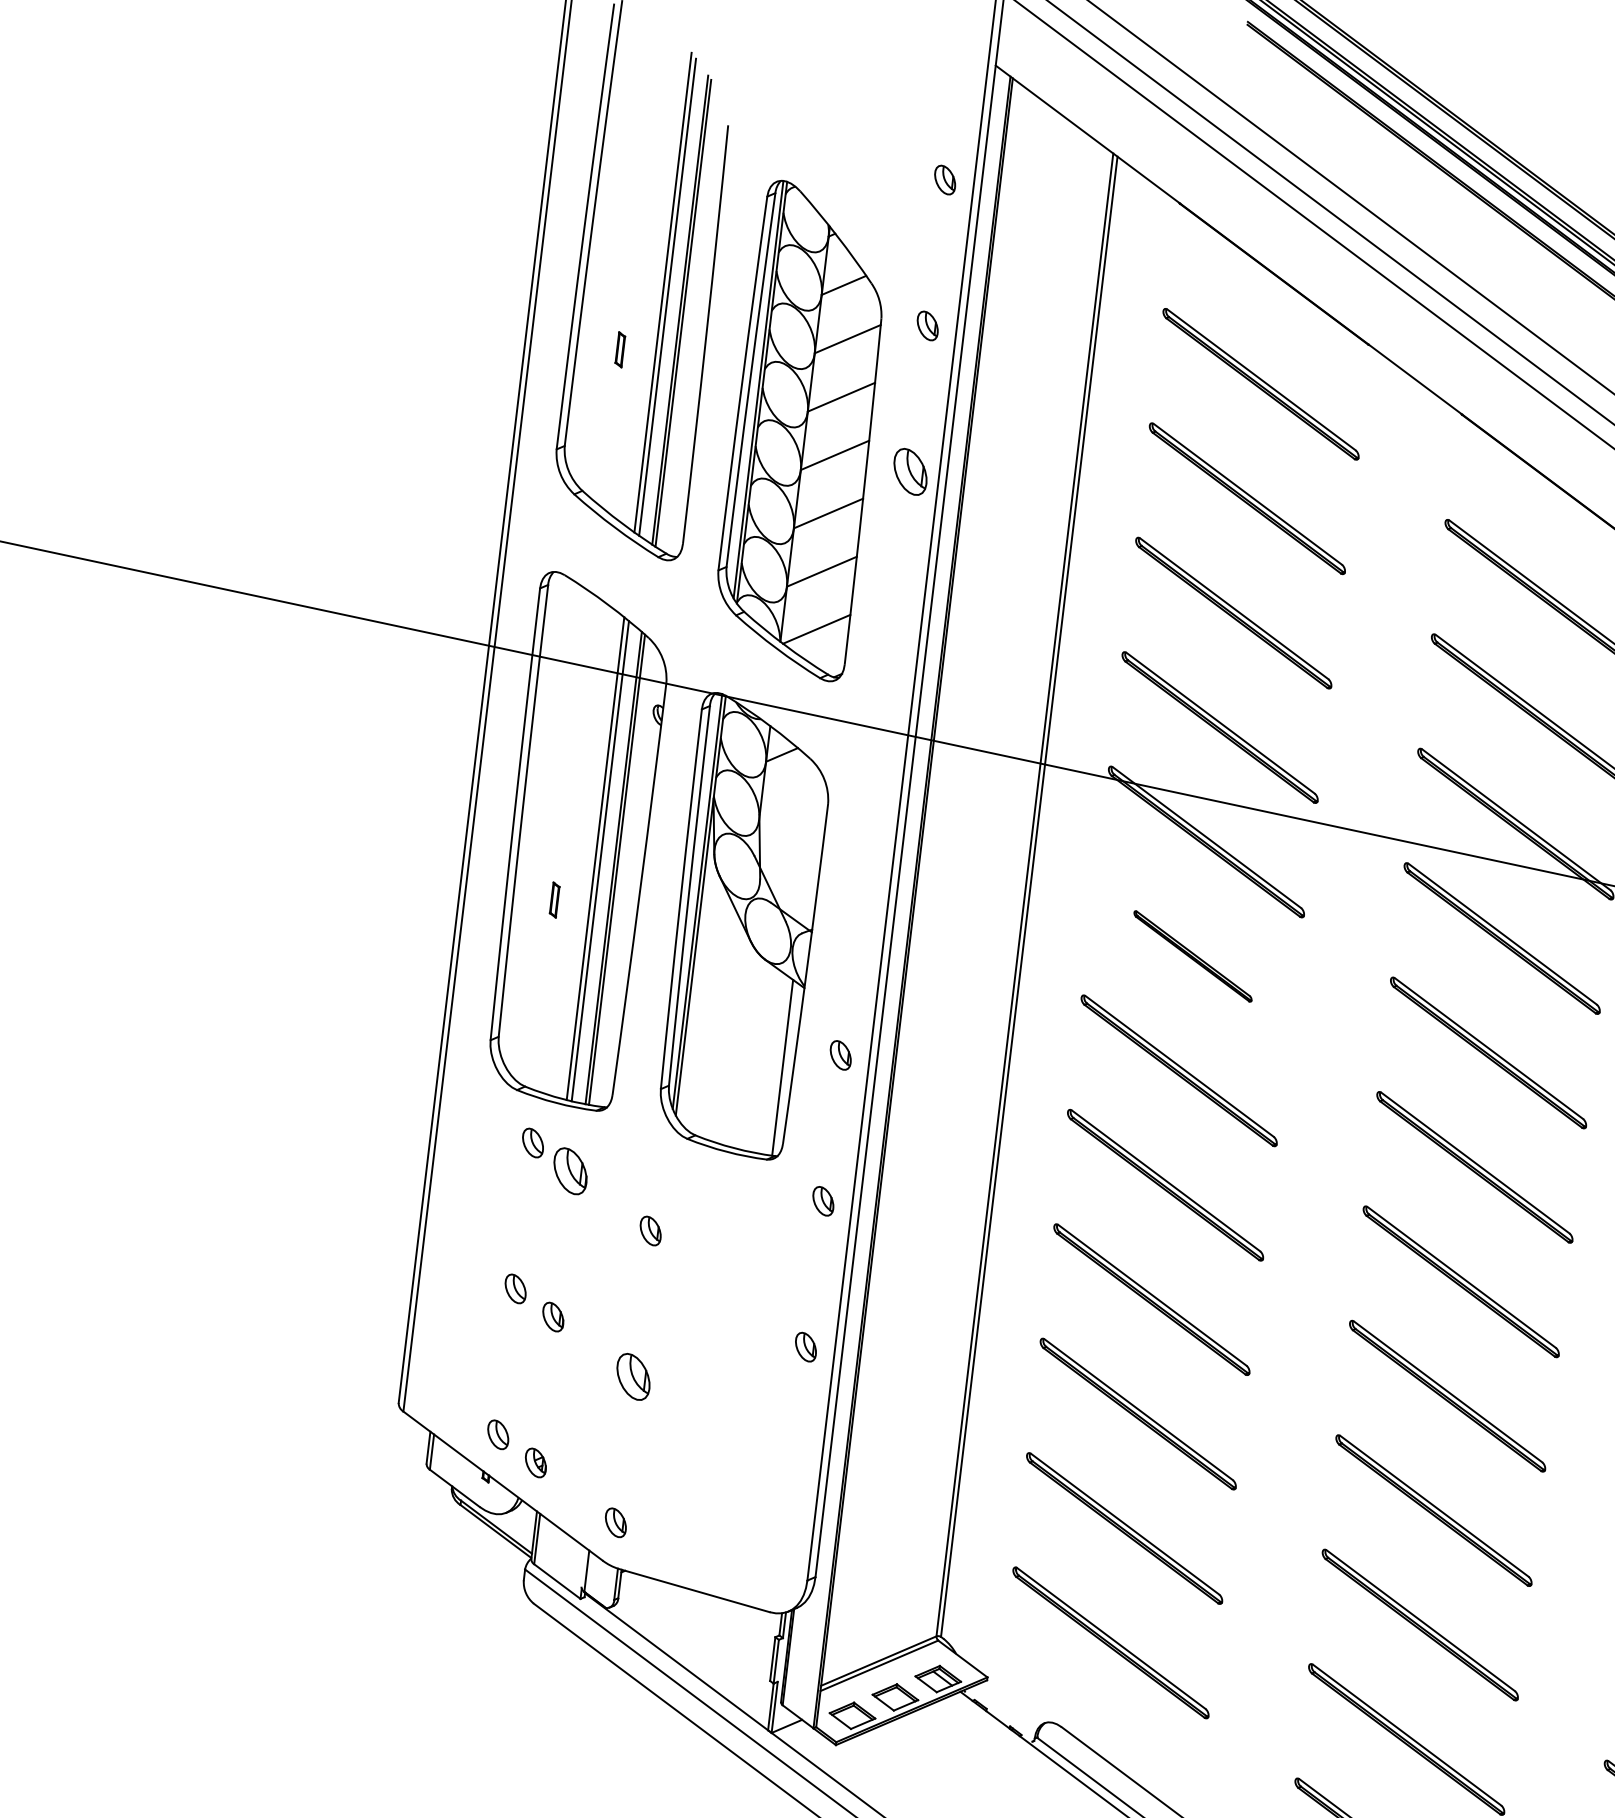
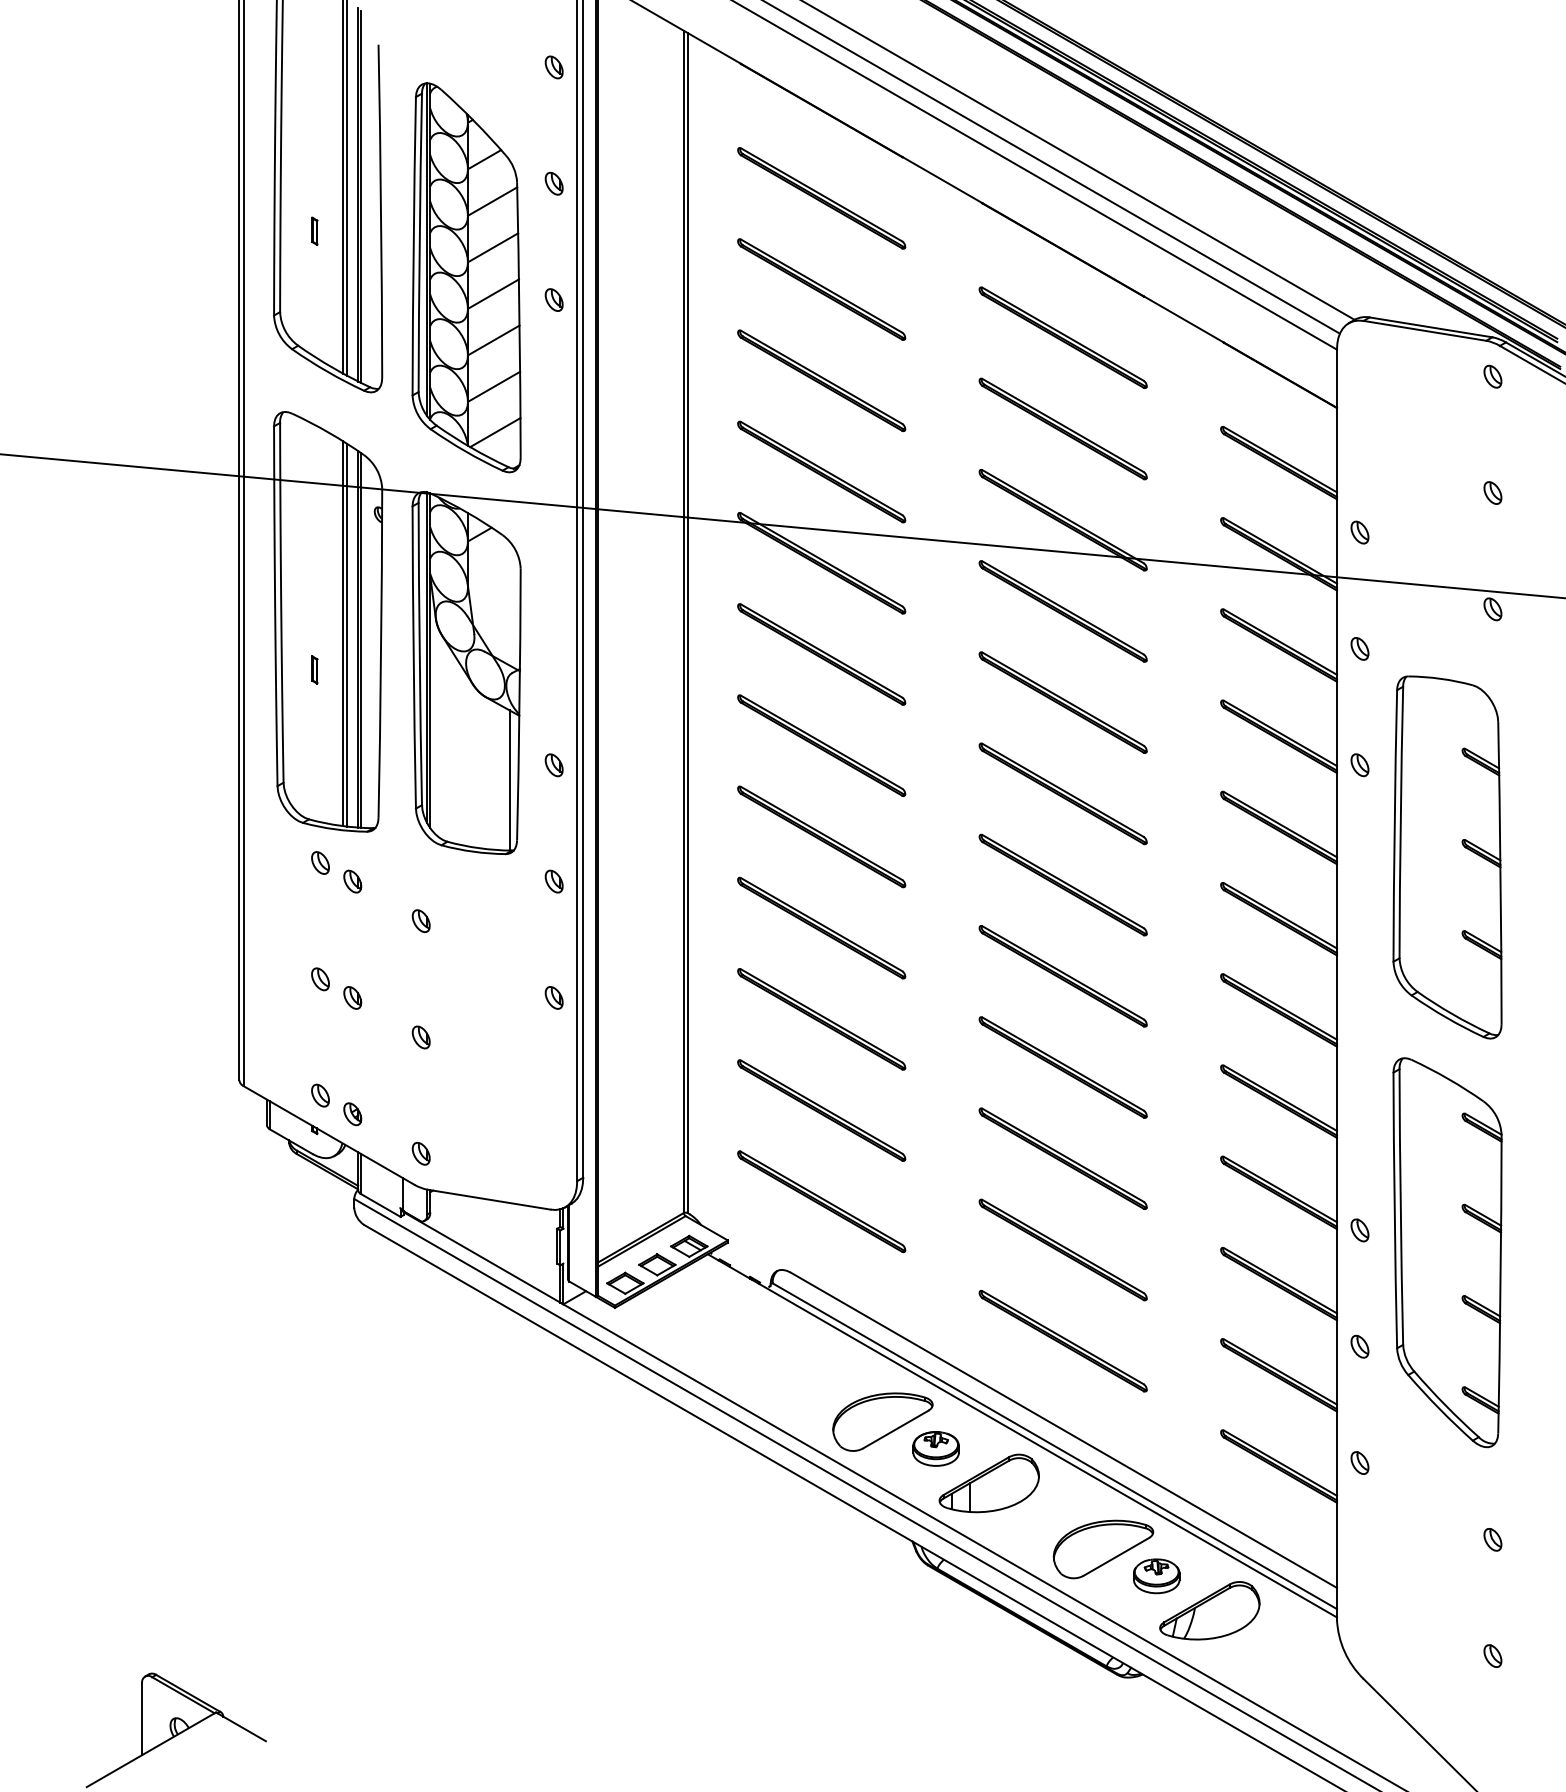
part: (909, 471) -> (553, 299), size x0.62
part: (1192, 956) -> (821, 654), size x1.67
part: (570, 1171) -> (352, 881), size x0.62
part: (632, 1376) -> (420, 1037), size x0.62

